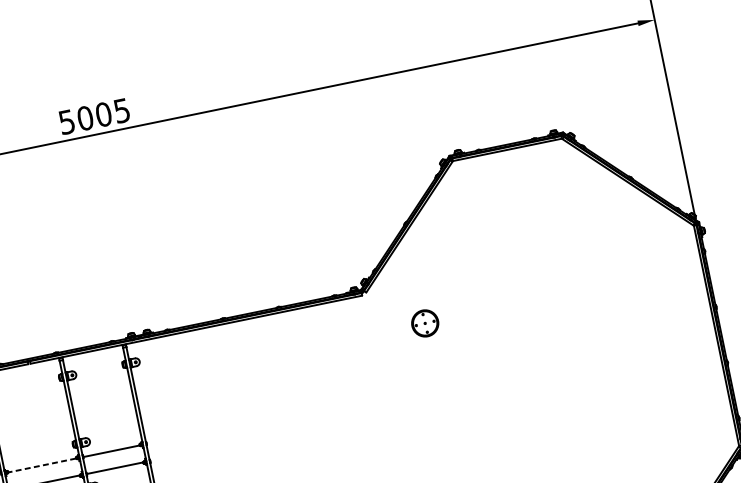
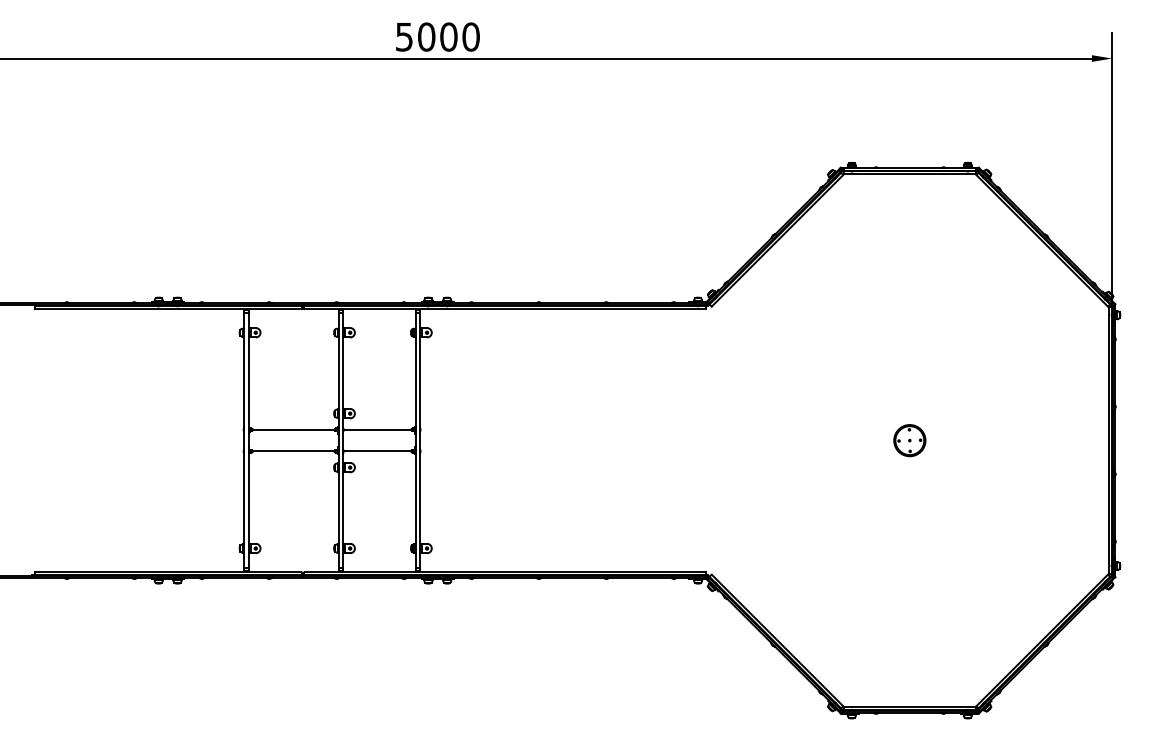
text: (121, 110) -> (470, 36), 5005 -> 5000
part: (424, 323) -> (909, 440), moved
line: (42, 465) -> (293, 430), dashed -> solid

